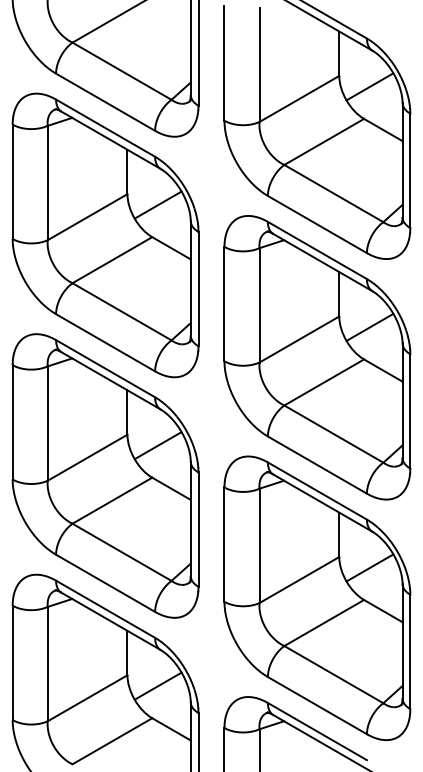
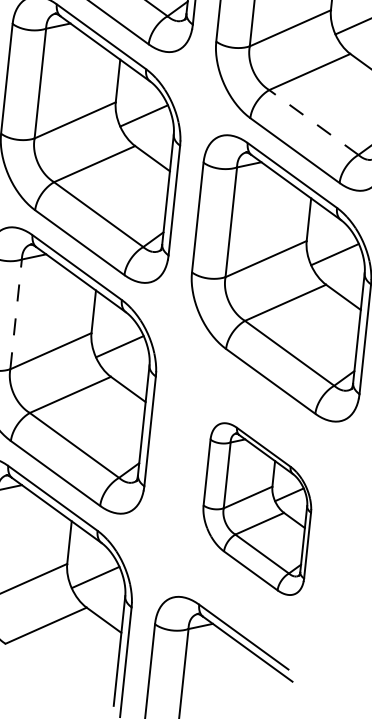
line: (333, 193) -> (313, 122), solid -> dashed
line: (47, 423) -> (15, 314), solid -> dashed
part: (317, 597) -> (257, 508), size x0.6

